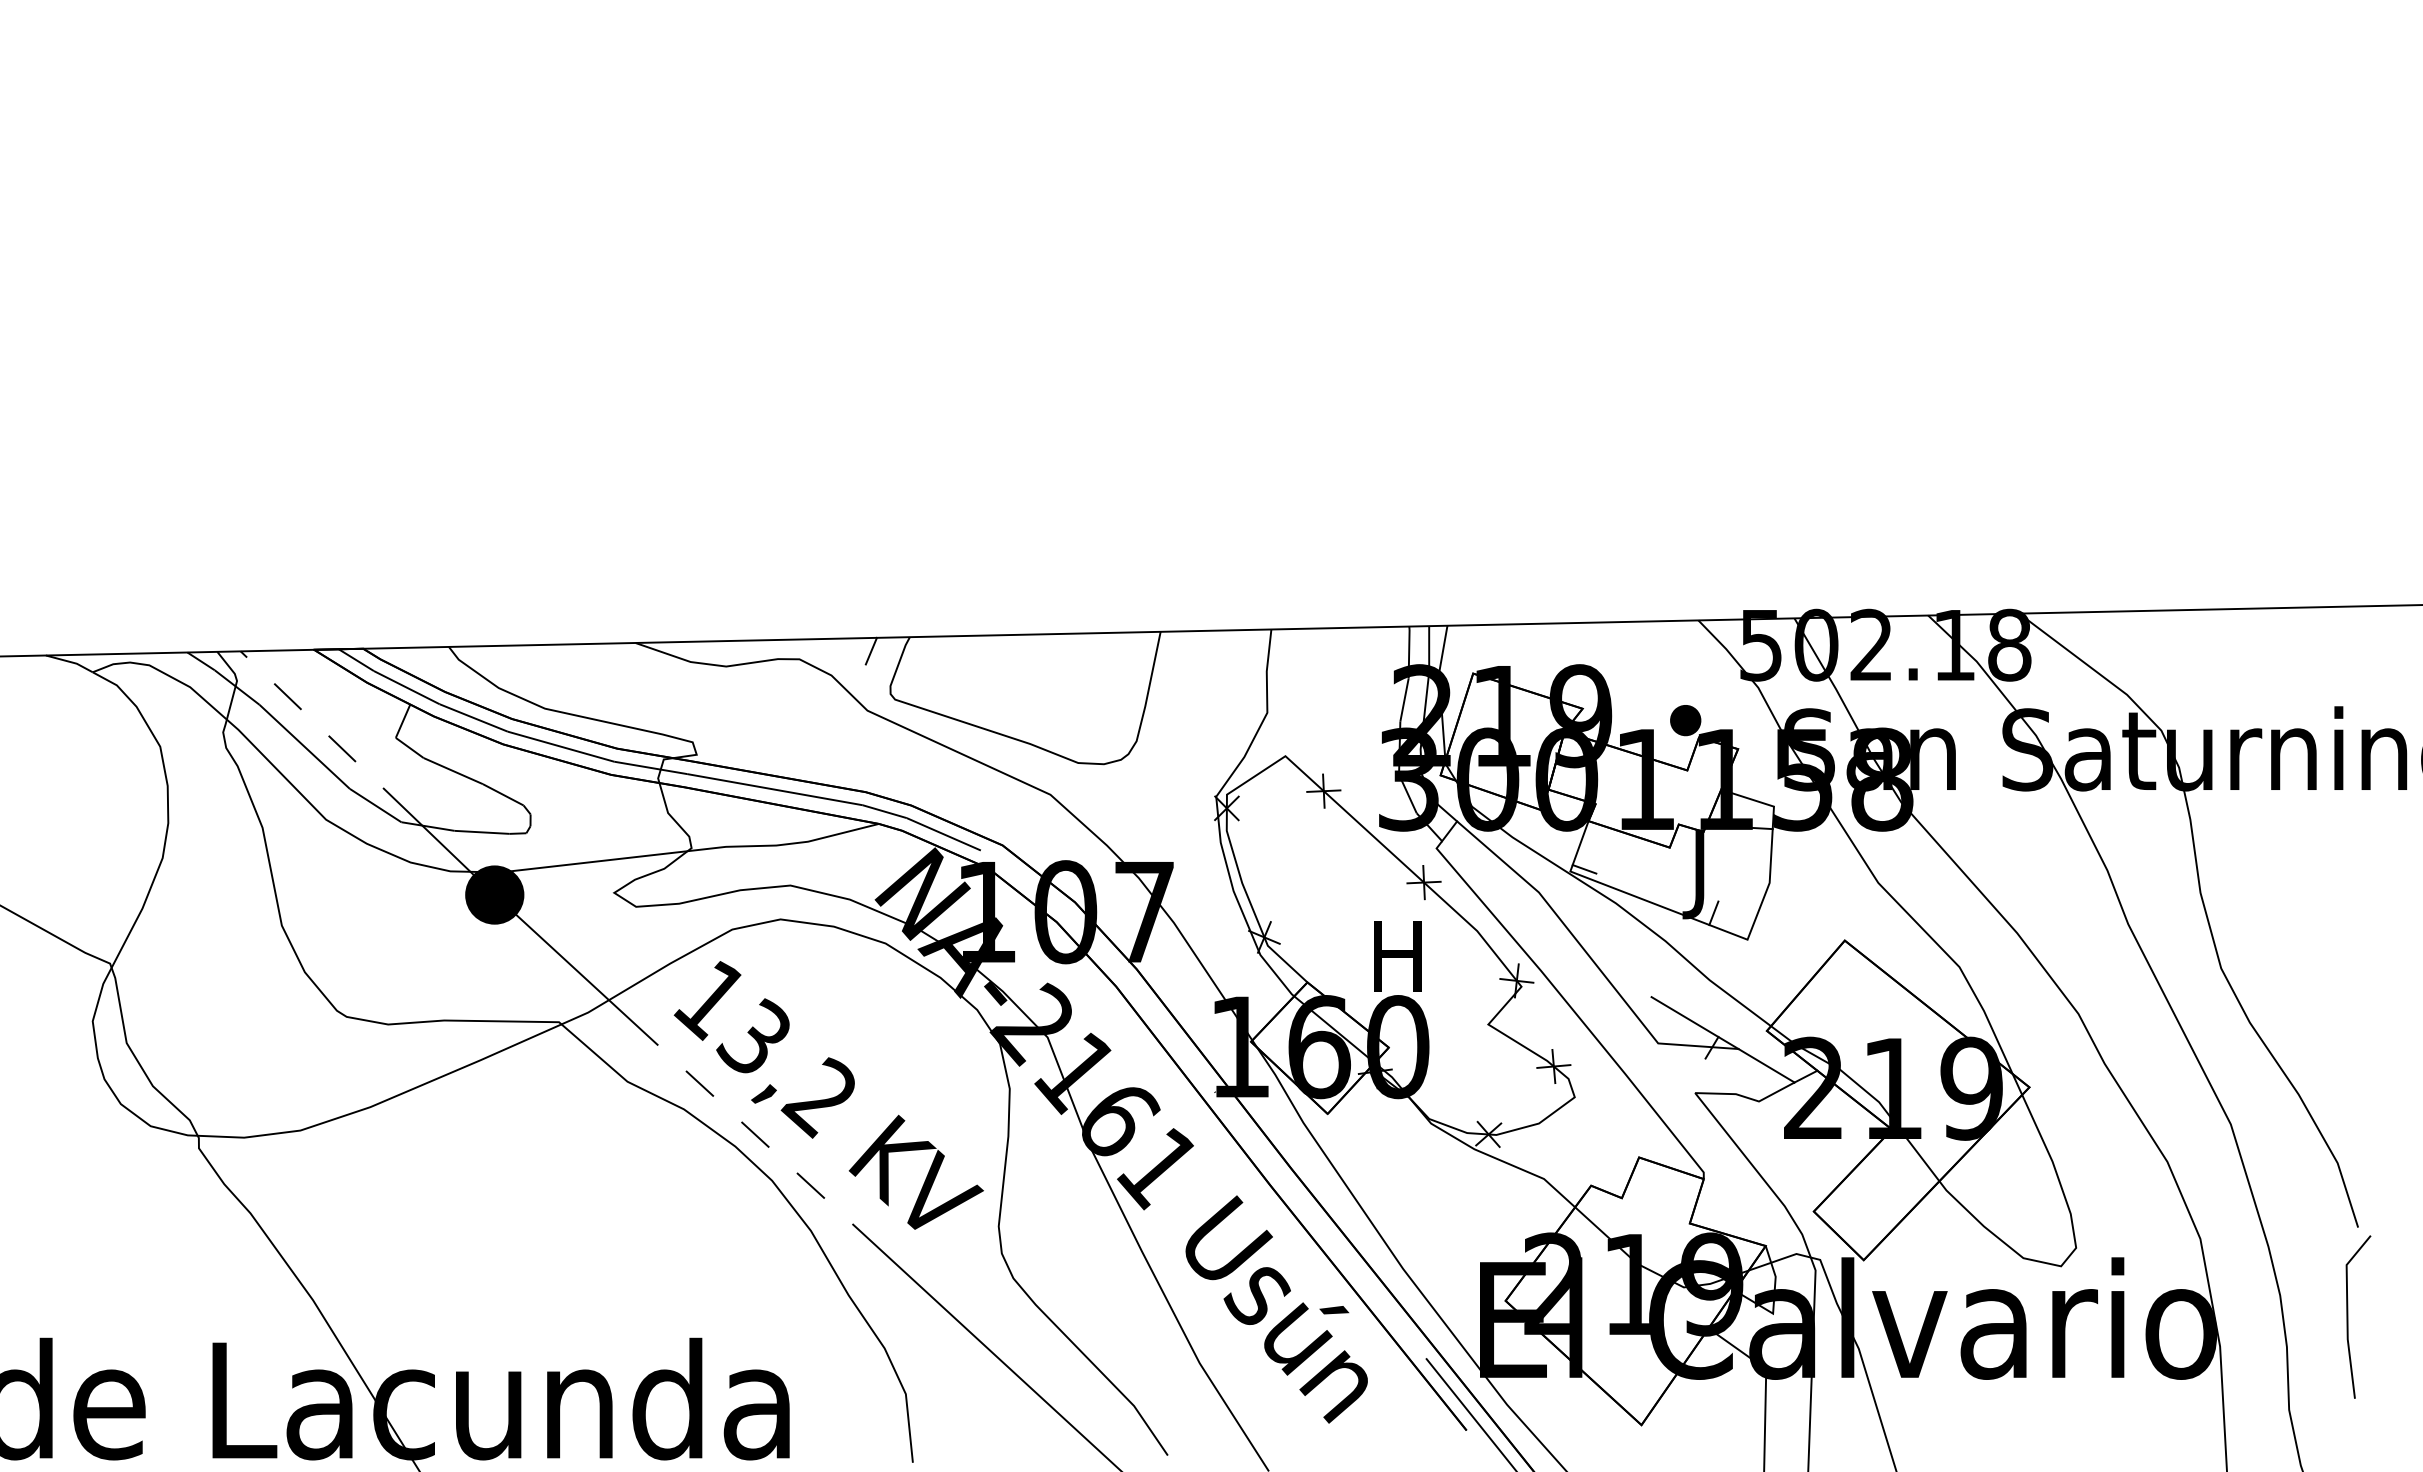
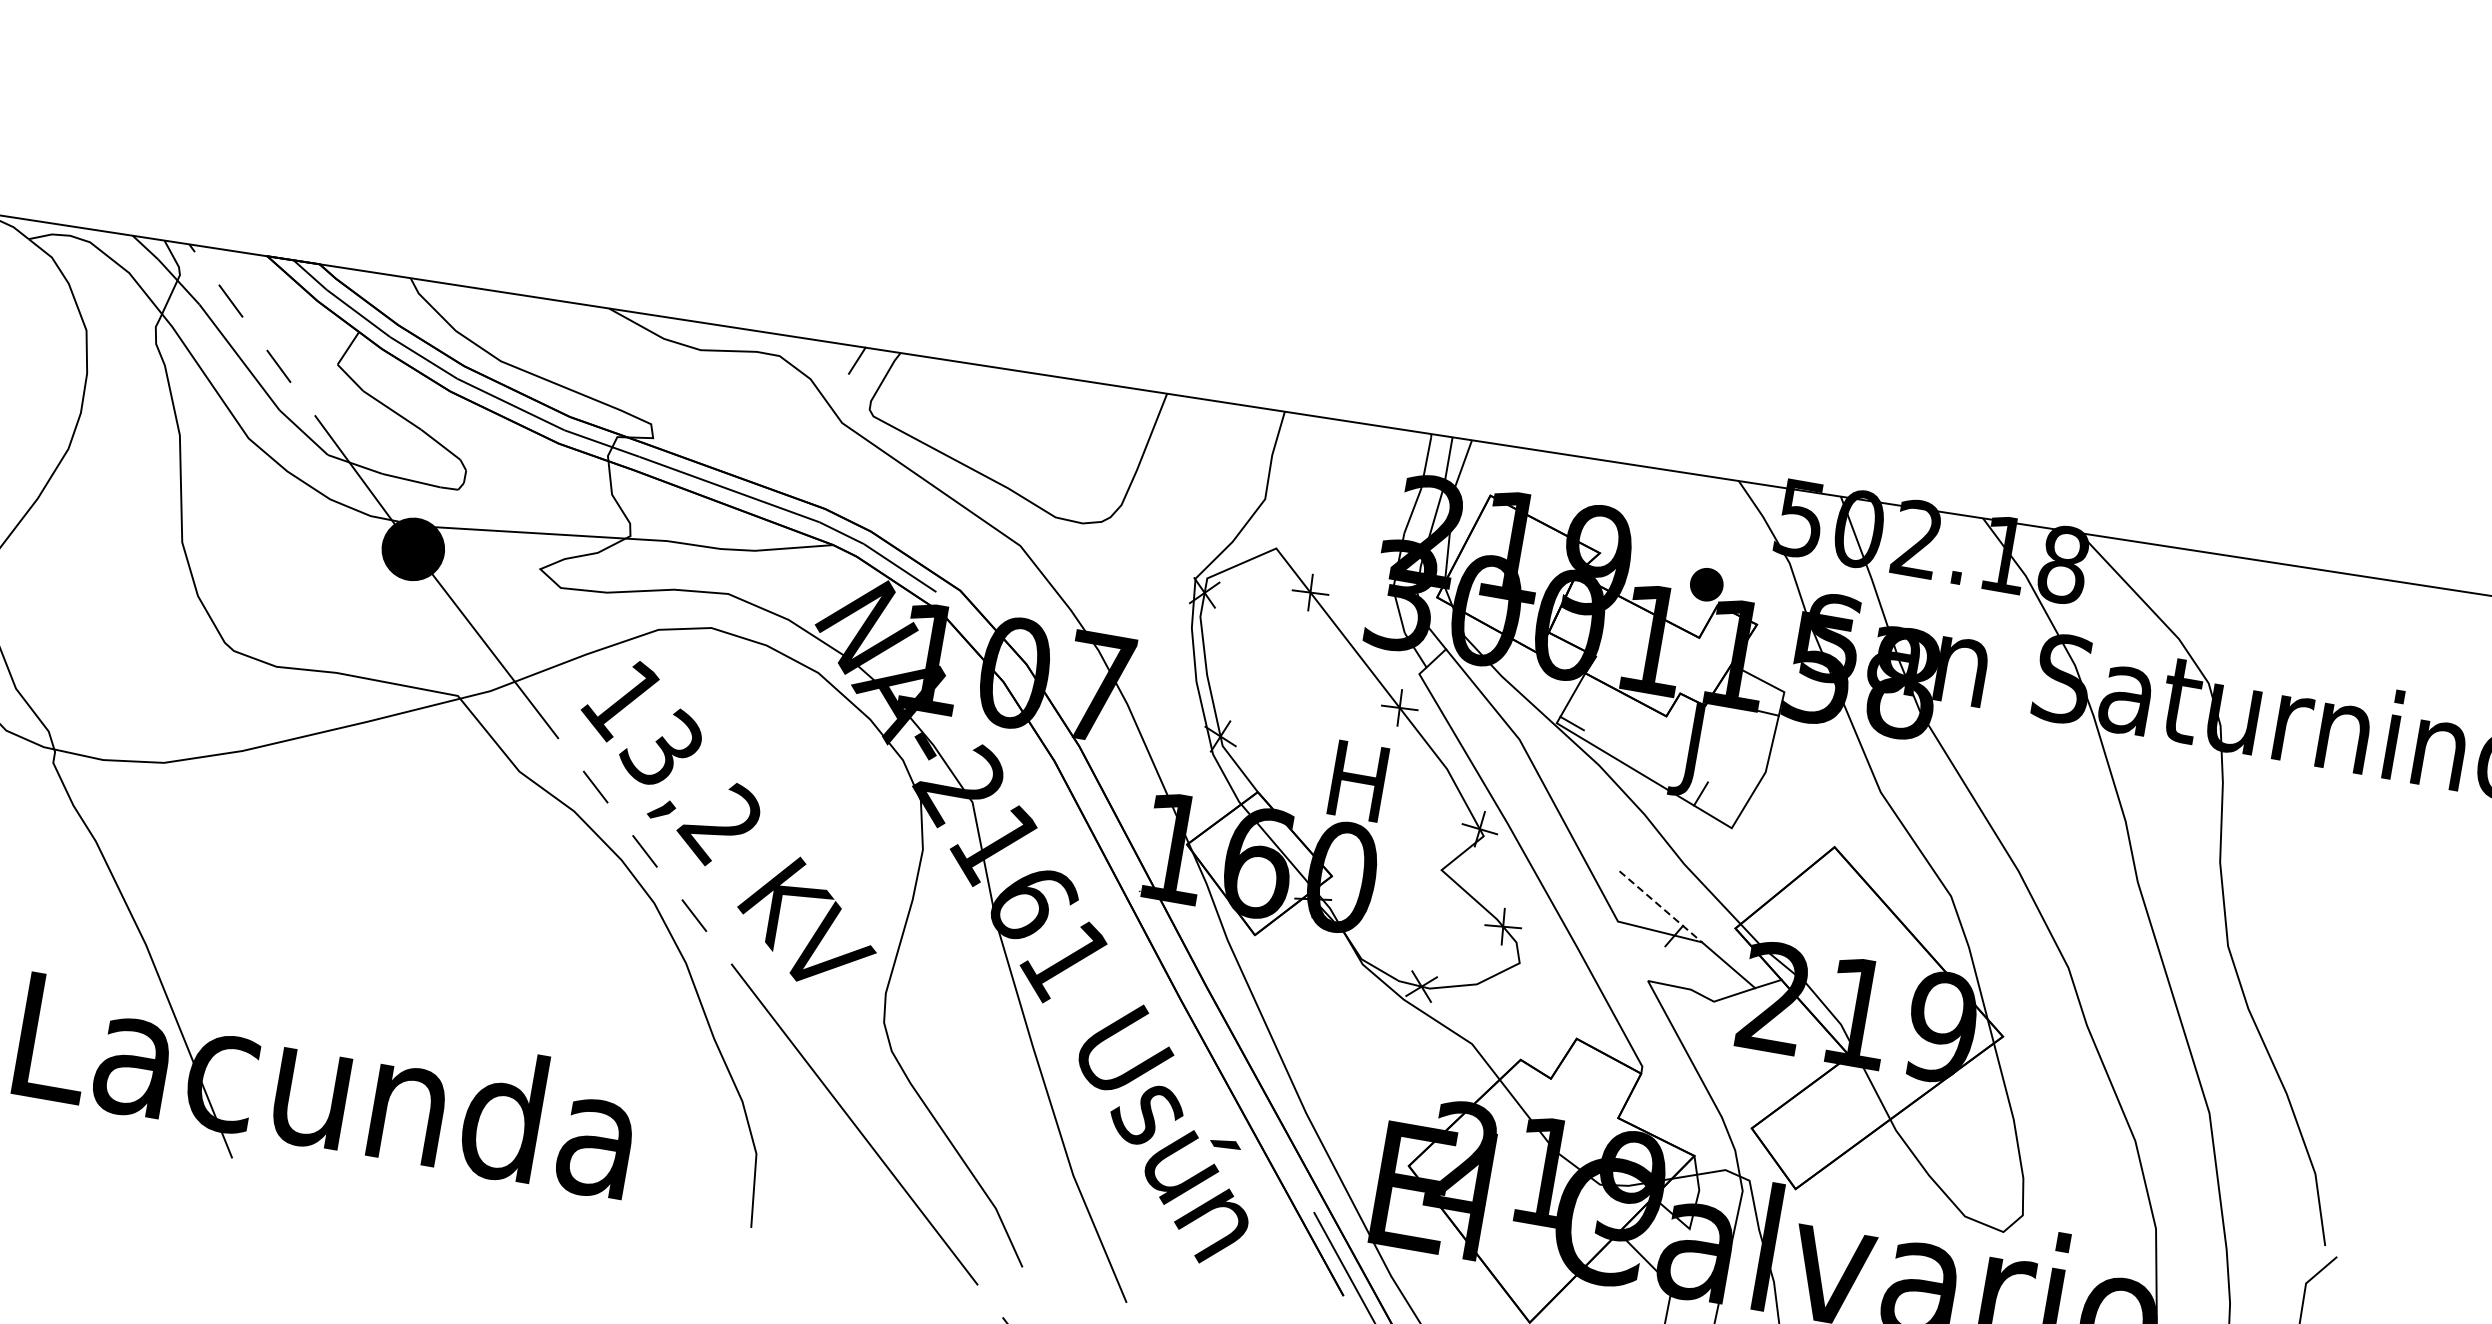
line: (1695, 1023) -> (1661, 907), solid -> dashed

